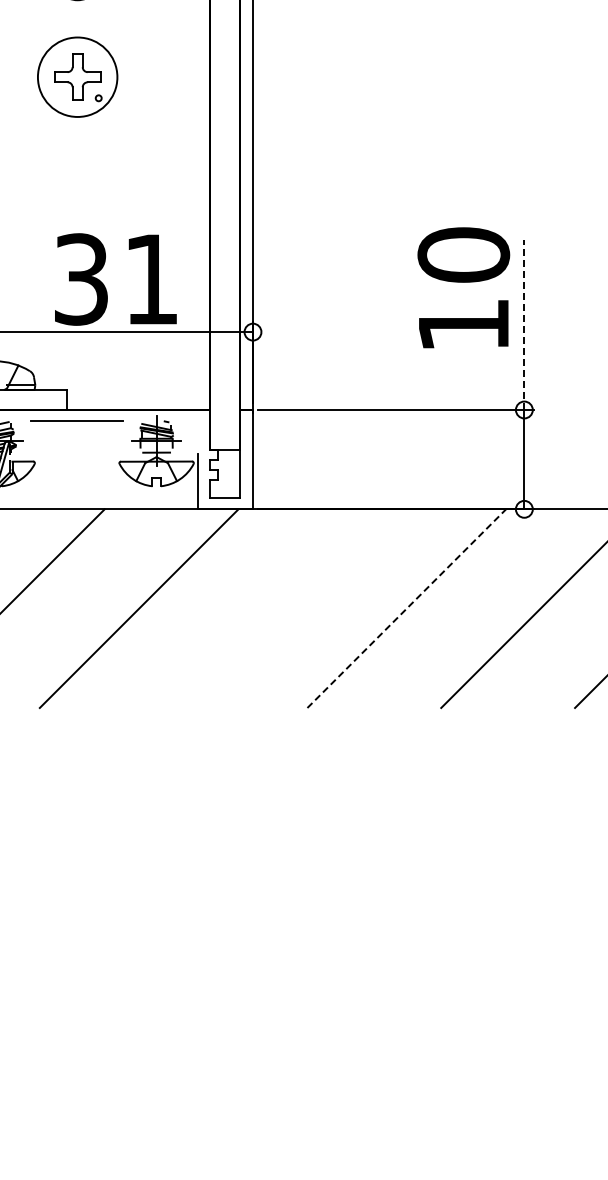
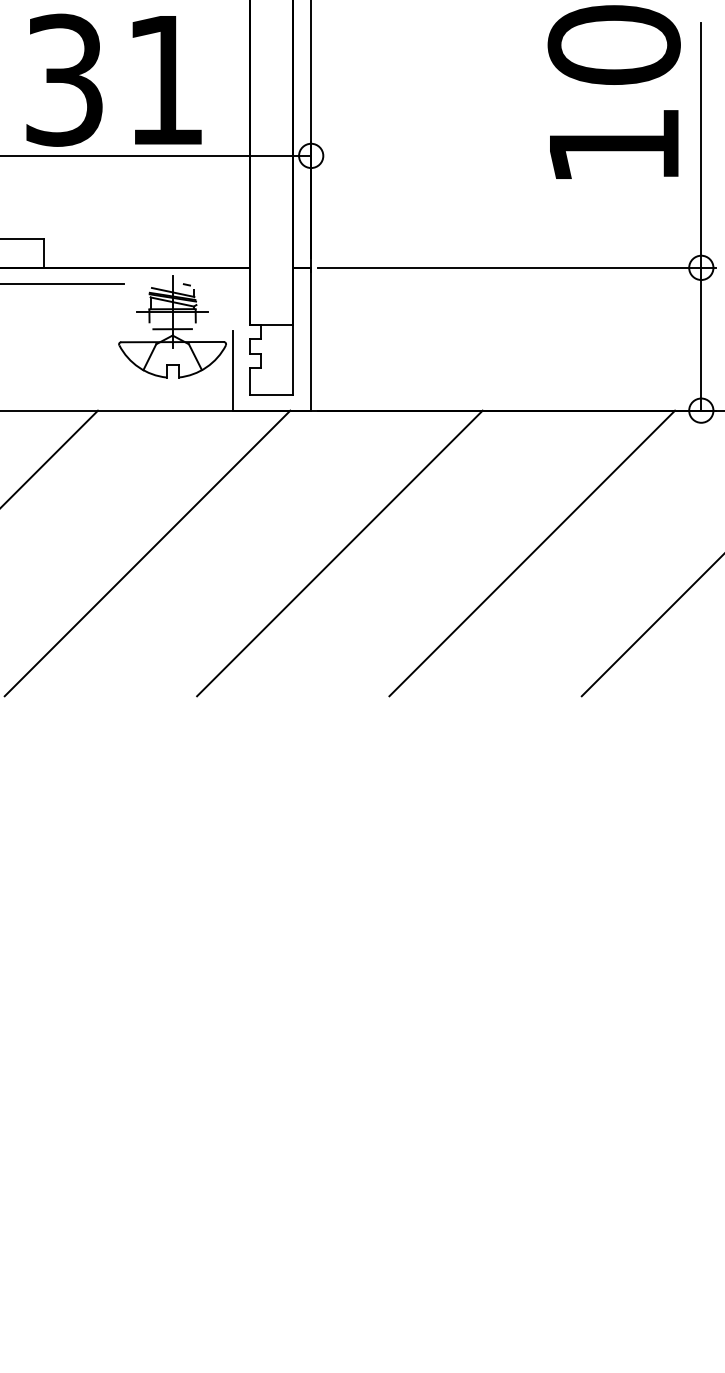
line: (524, 324) -> (701, 144), dashed -> solid
line: (272, 608) -> (339, 553), added
line: (407, 608) -> (533, 553), dashed -> solid

